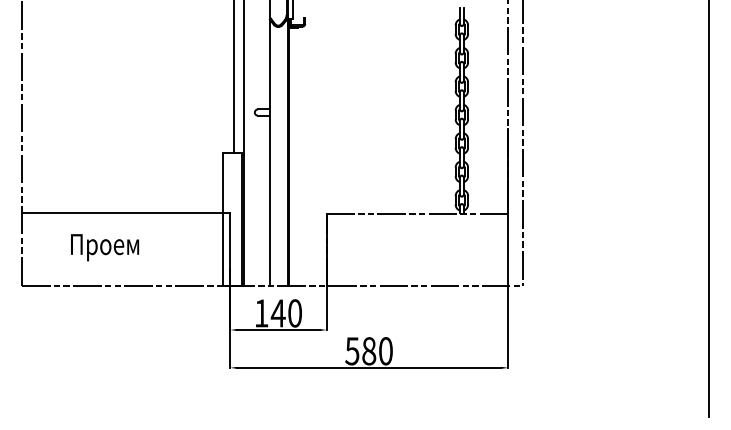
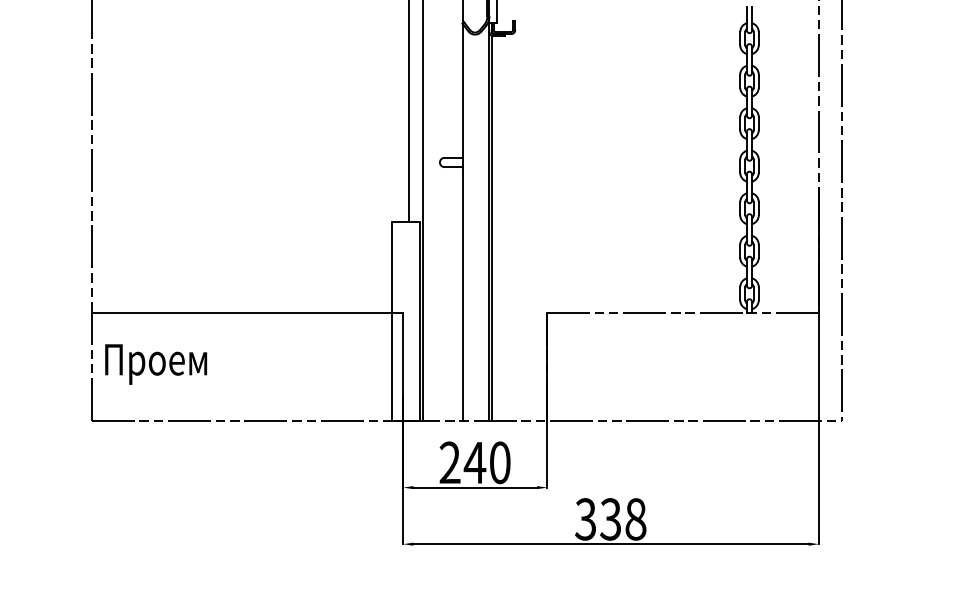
text: (104, 247) -> (155, 364), moved
text: (261, 313) -> (449, 462), 140 -> 240
text: (368, 351) -> (609, 519), 580 -> 338

